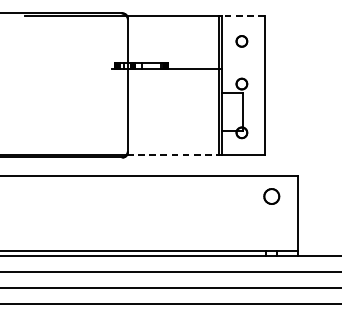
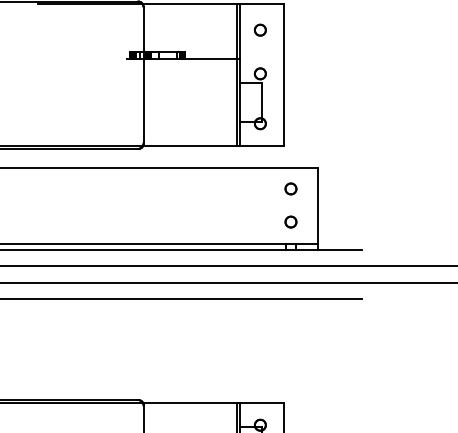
line: (242, 16) -> (261, 4), dashed -> solid
line: (173, 155) -> (190, 146), dashed -> solid
part: (271, 196) -> (290, 188), size x0.71
part: (271, 228) -> (290, 221), added

